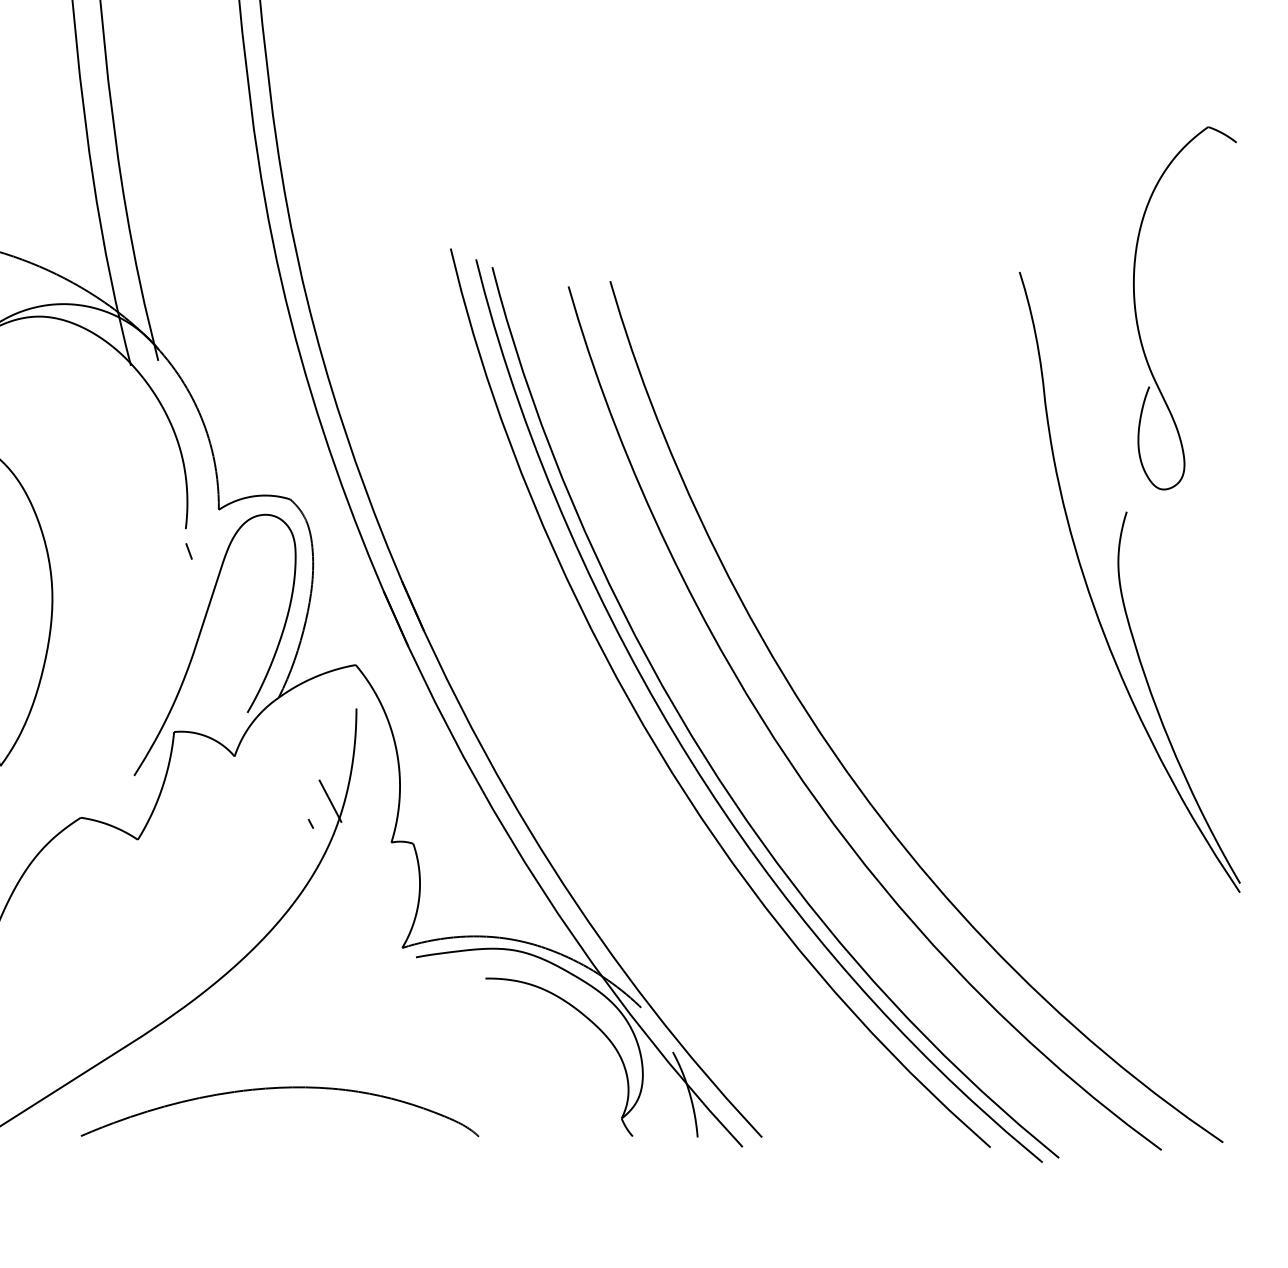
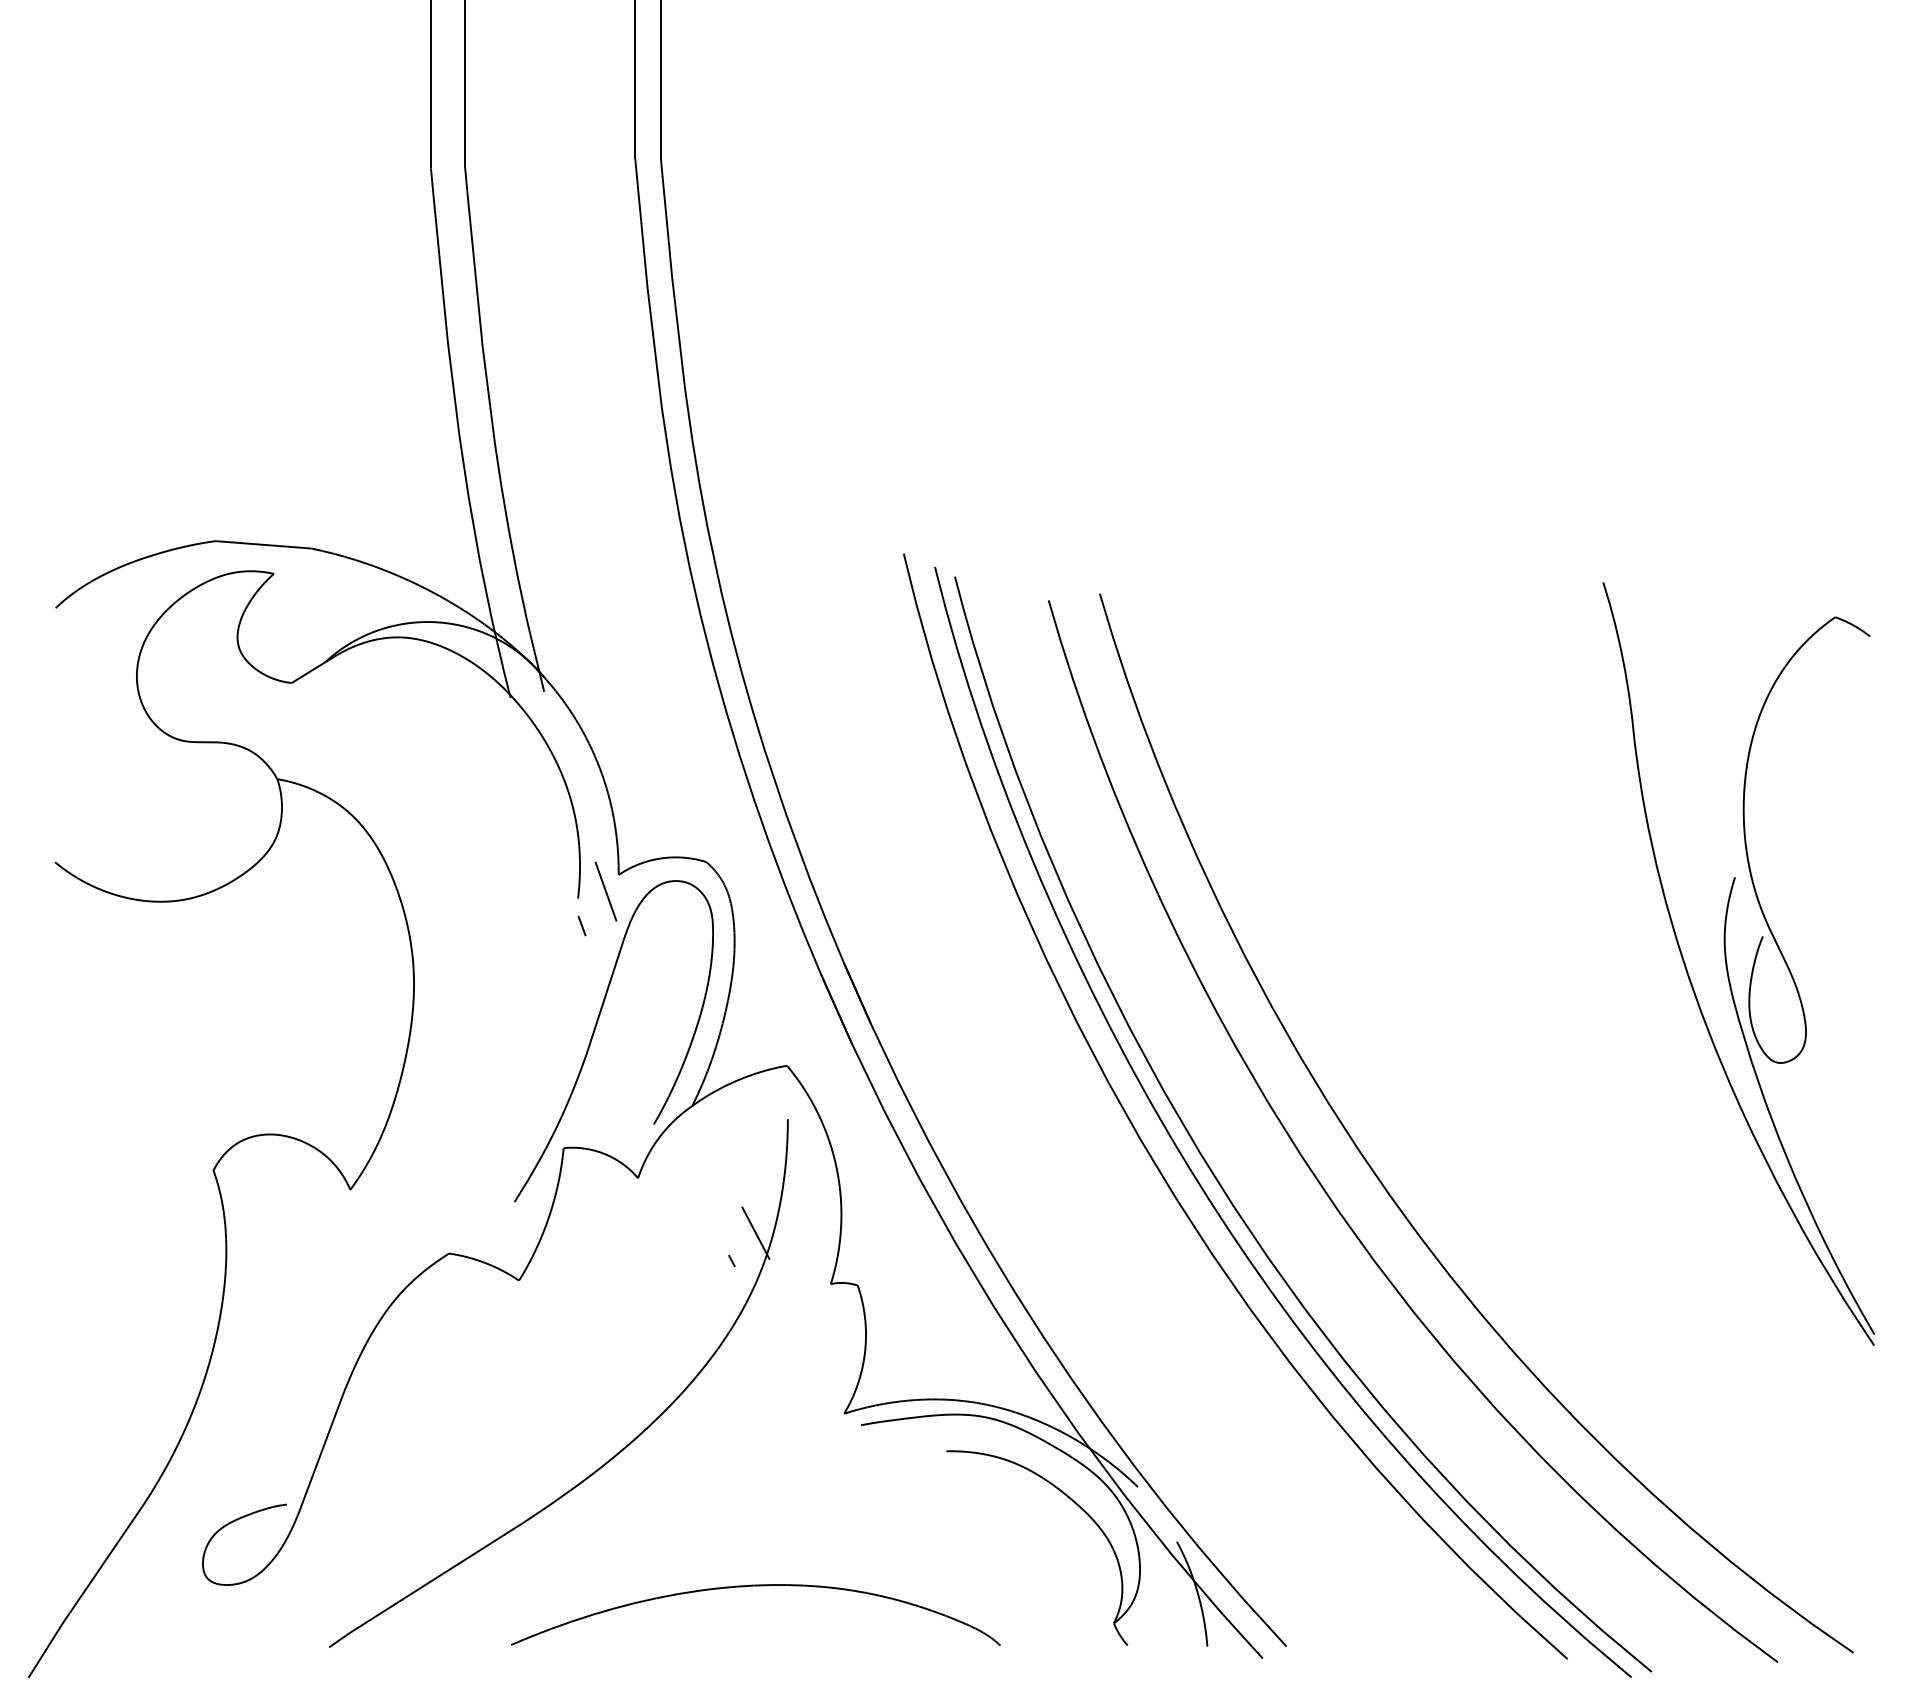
part: (1136, 315) -> (1747, 848), moved
line: (208, 523) -> (605, 891), added
part: (279, 1088) -> (755, 1586), moved

